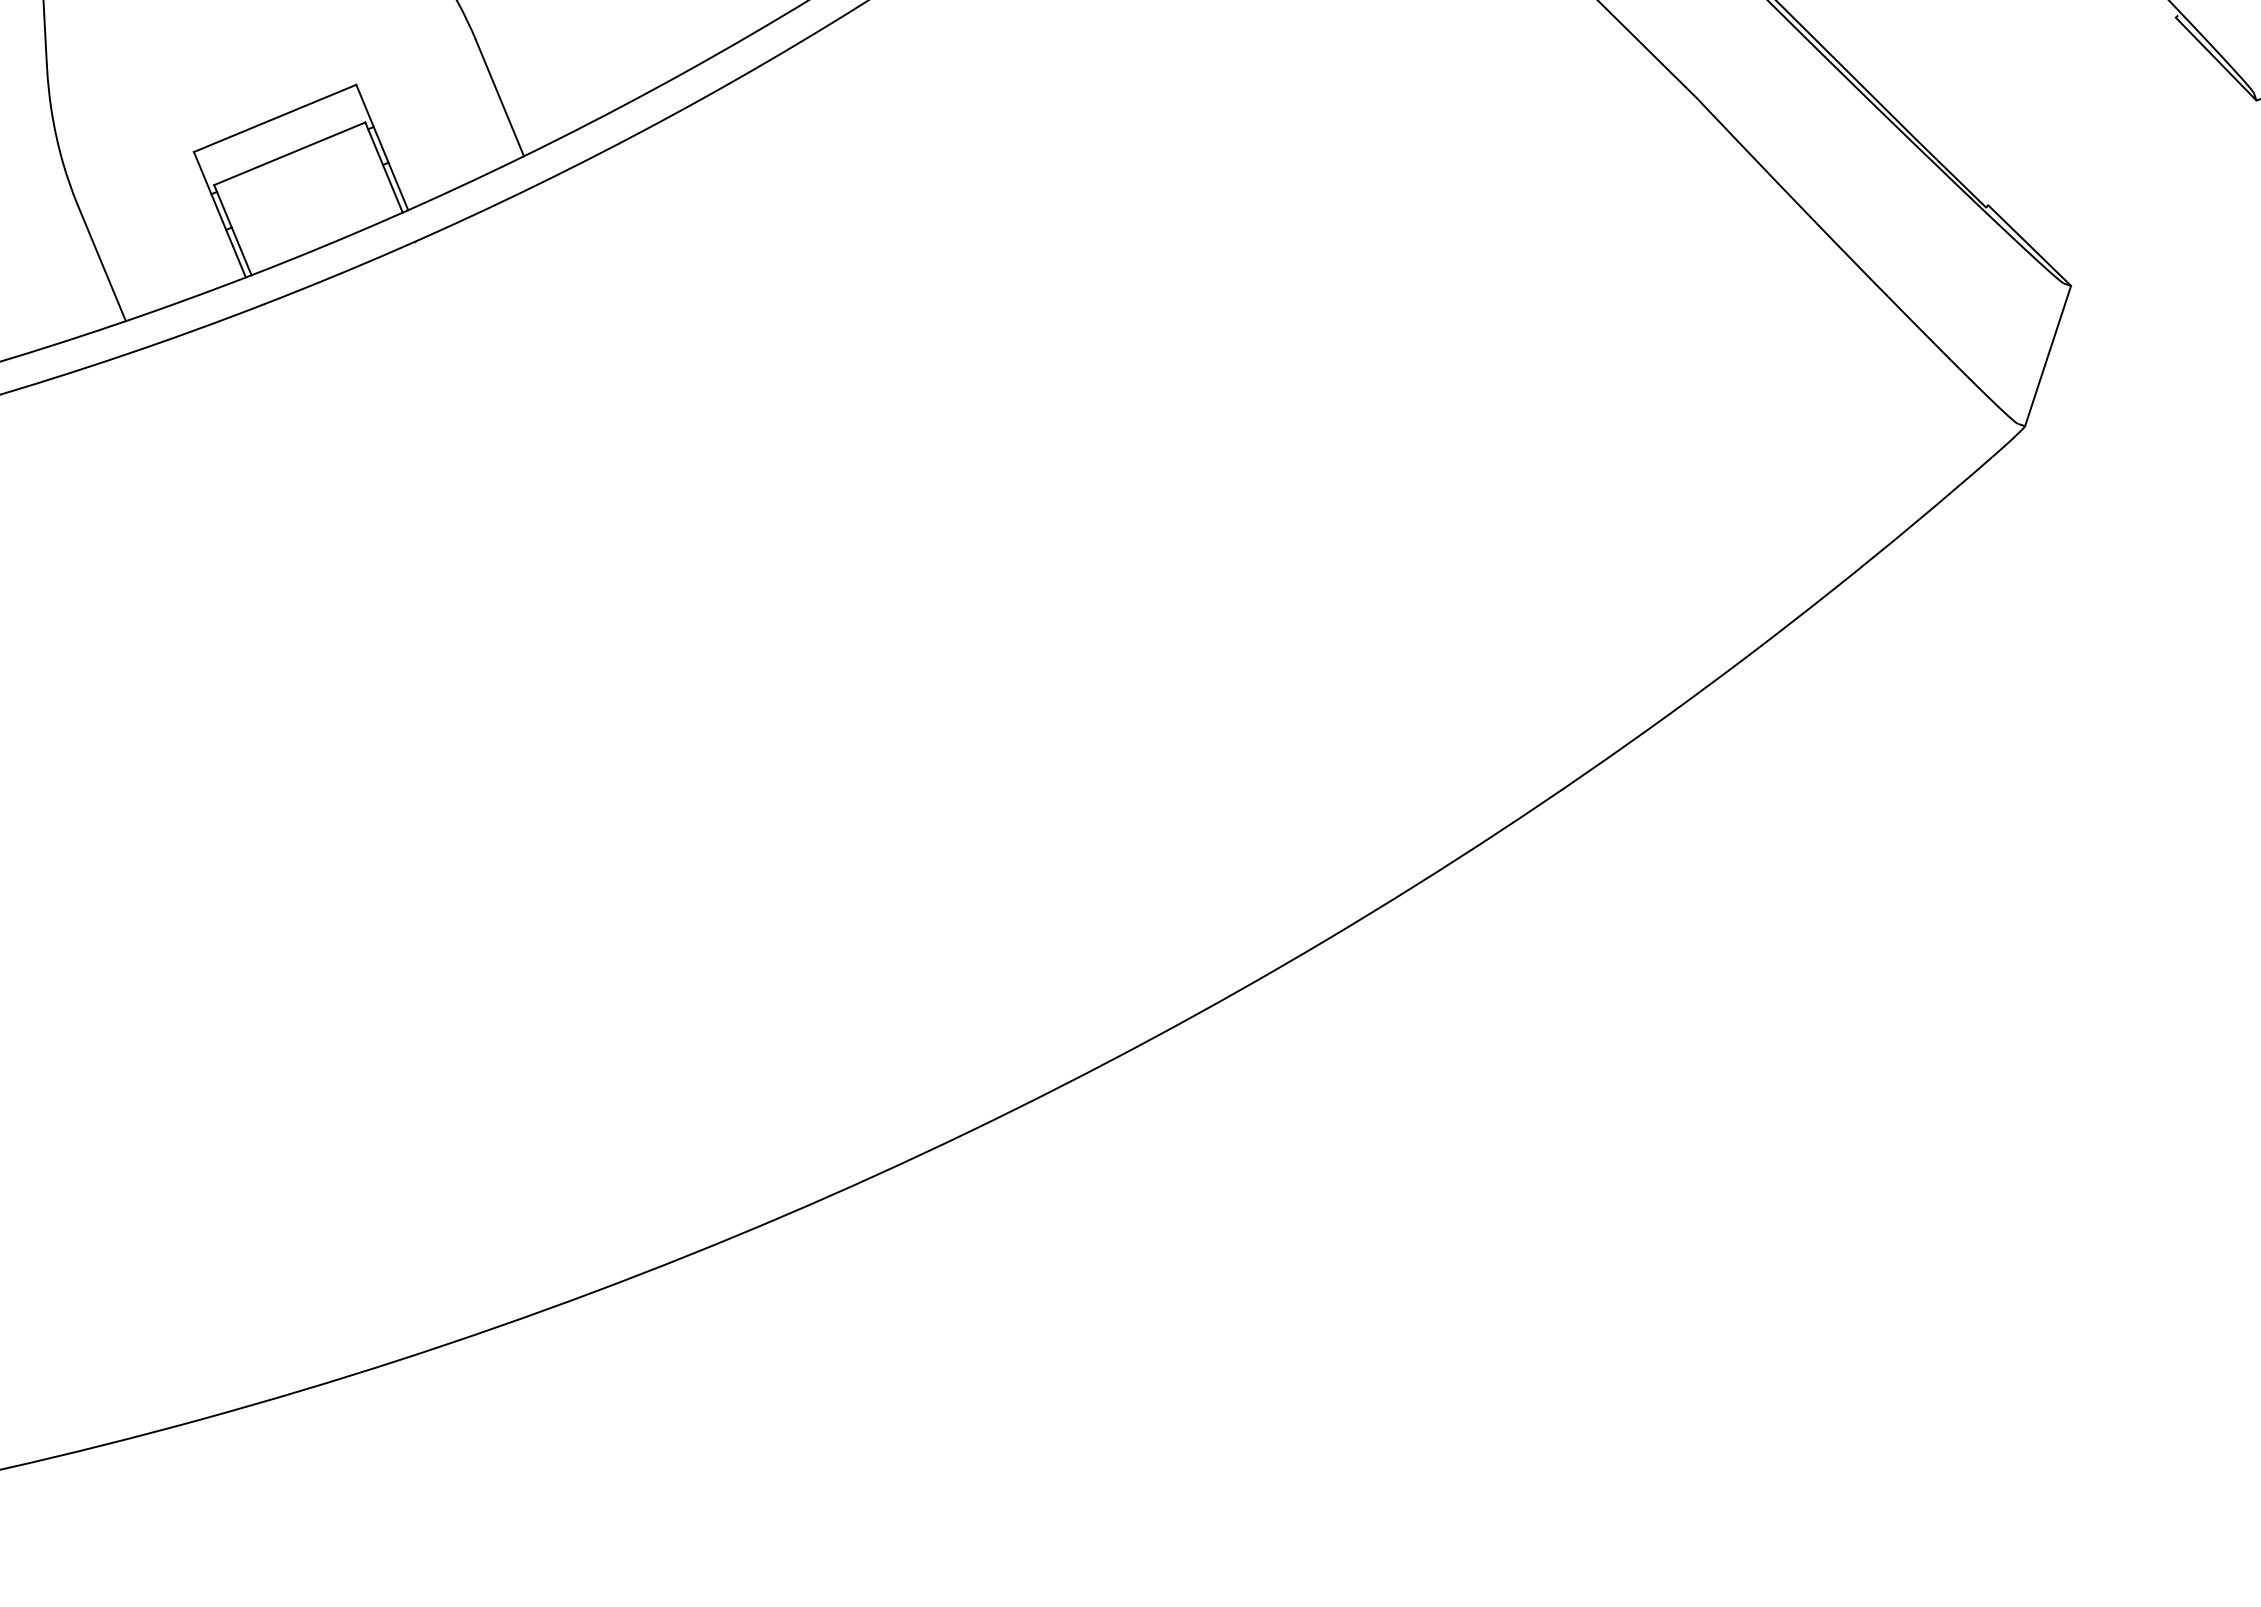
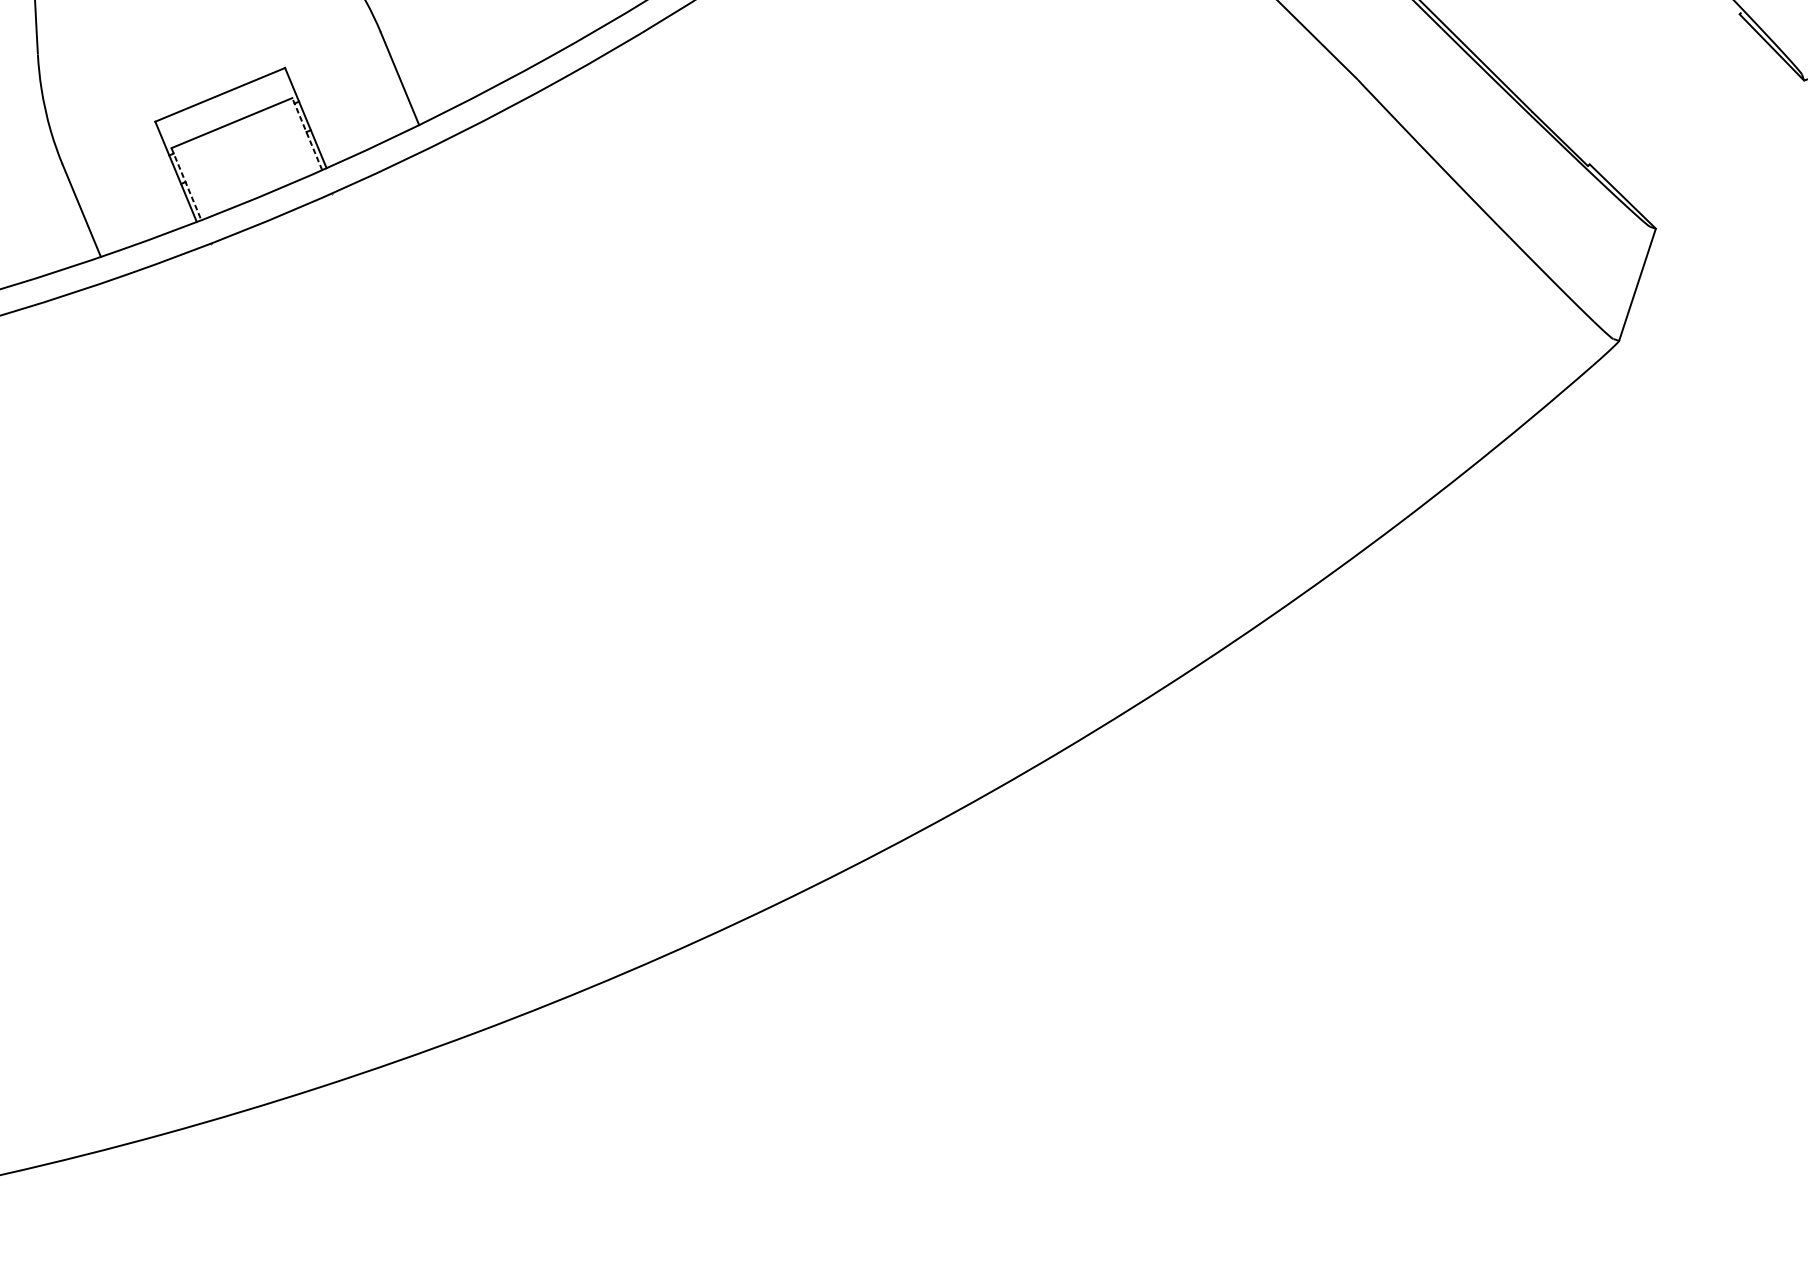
line: (384, 167) -> (307, 134), solid -> dashed
line: (232, 230) -> (186, 184), solid -> dashed

